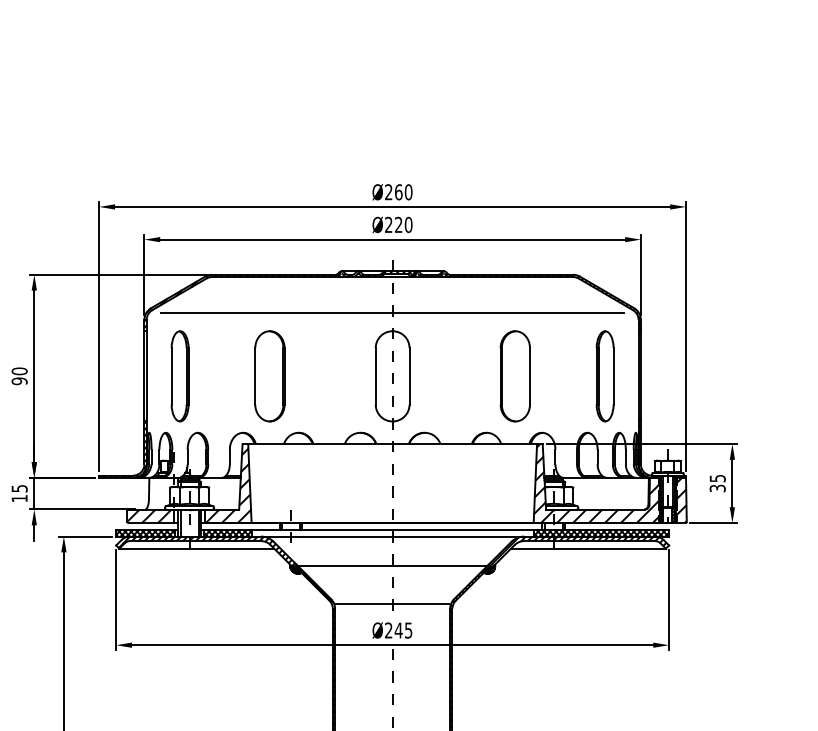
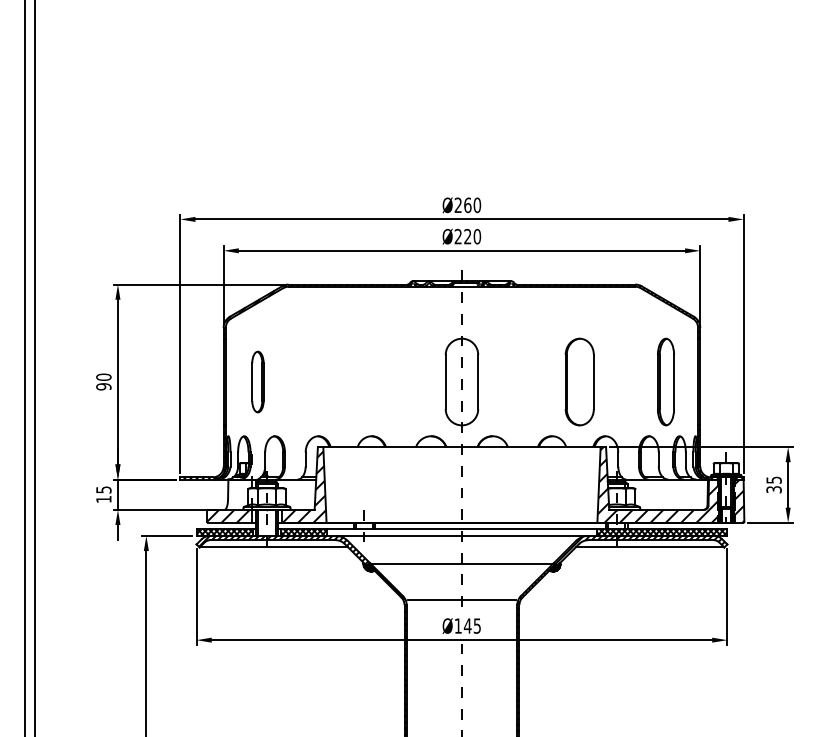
line: (392, 313) -> (461, 321), removed
part: (179, 375) -> (257, 381), size x0.7
part: (270, 375) -> (344, 381), removed
text: (387, 629) -> (457, 625), Ø245 -> Ø145

